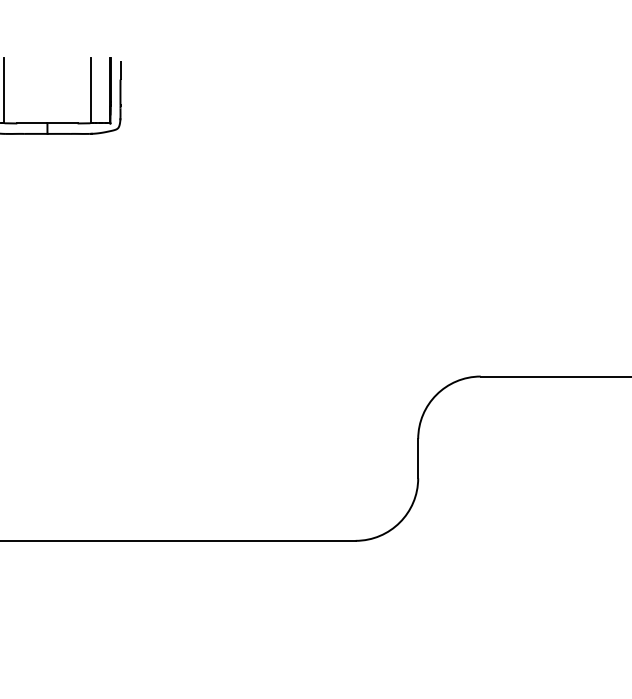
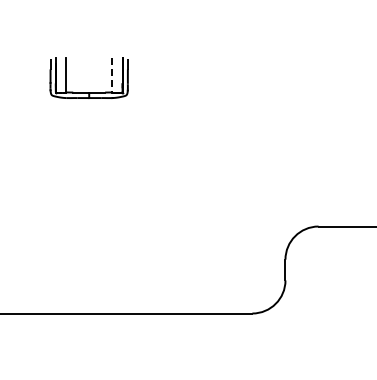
line: (91, 91) -> (112, 75), solid -> dashed

